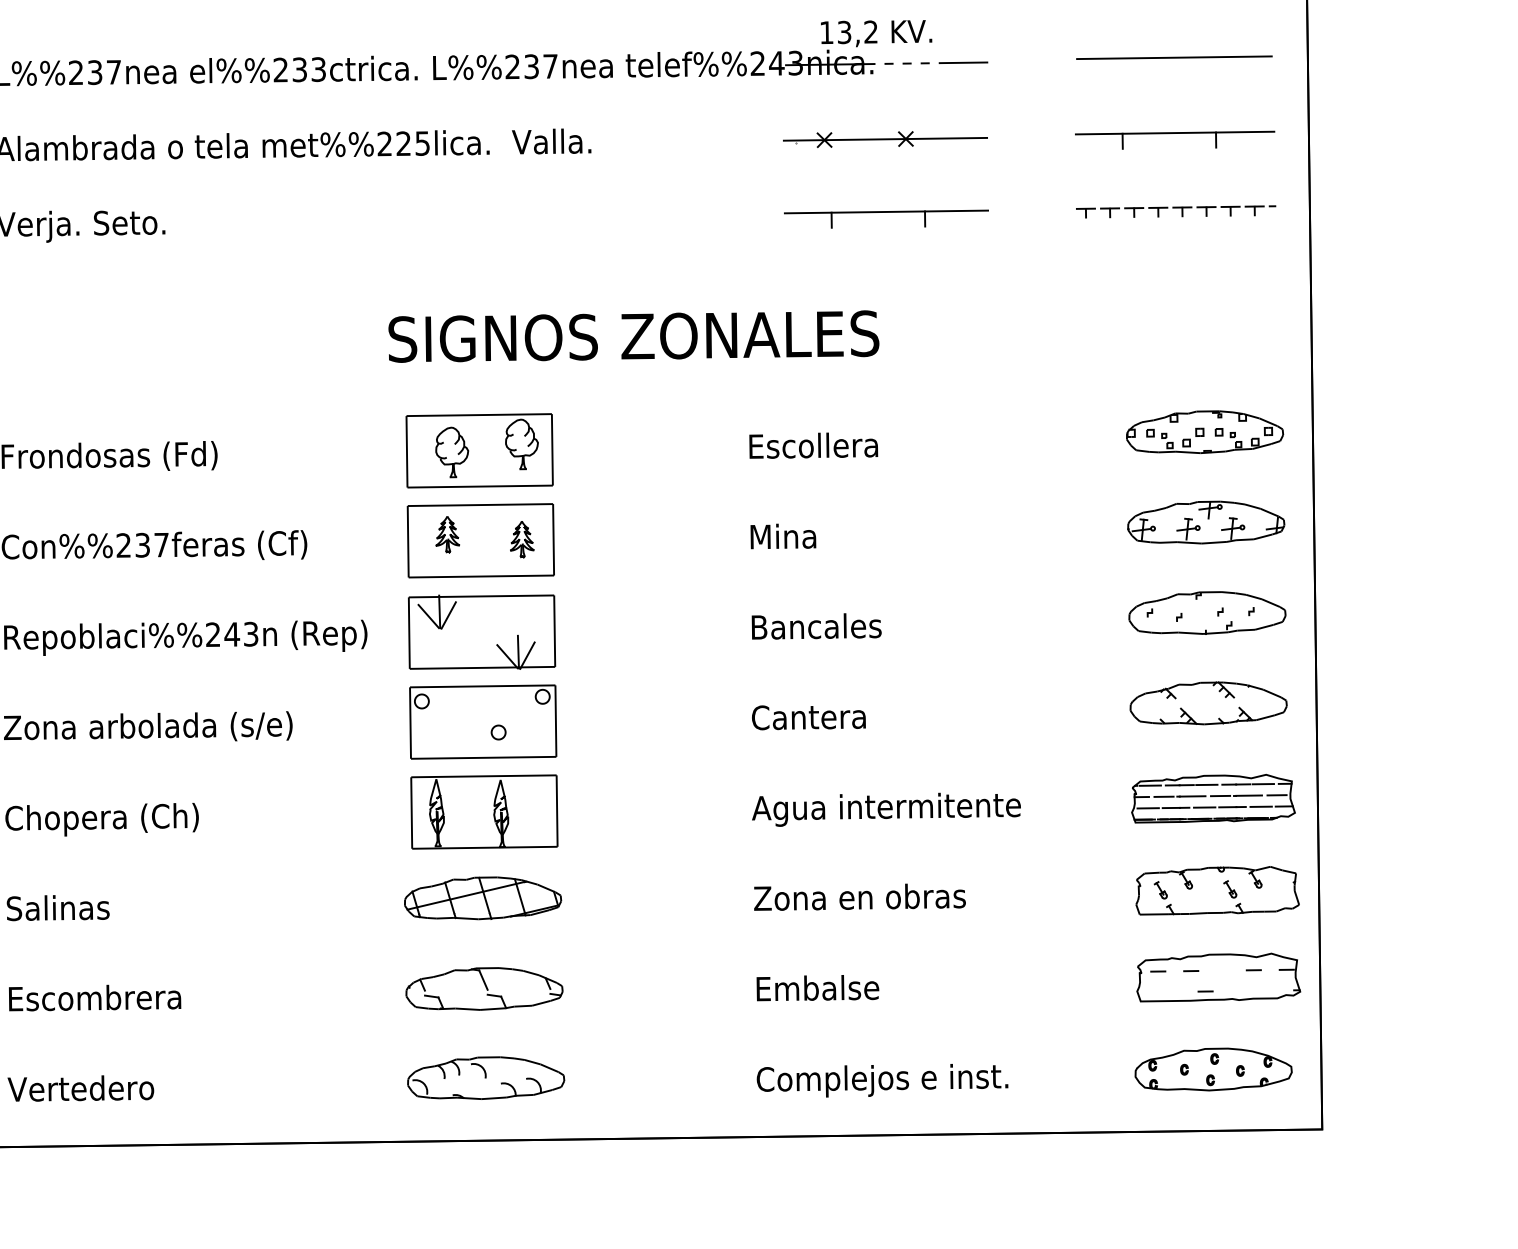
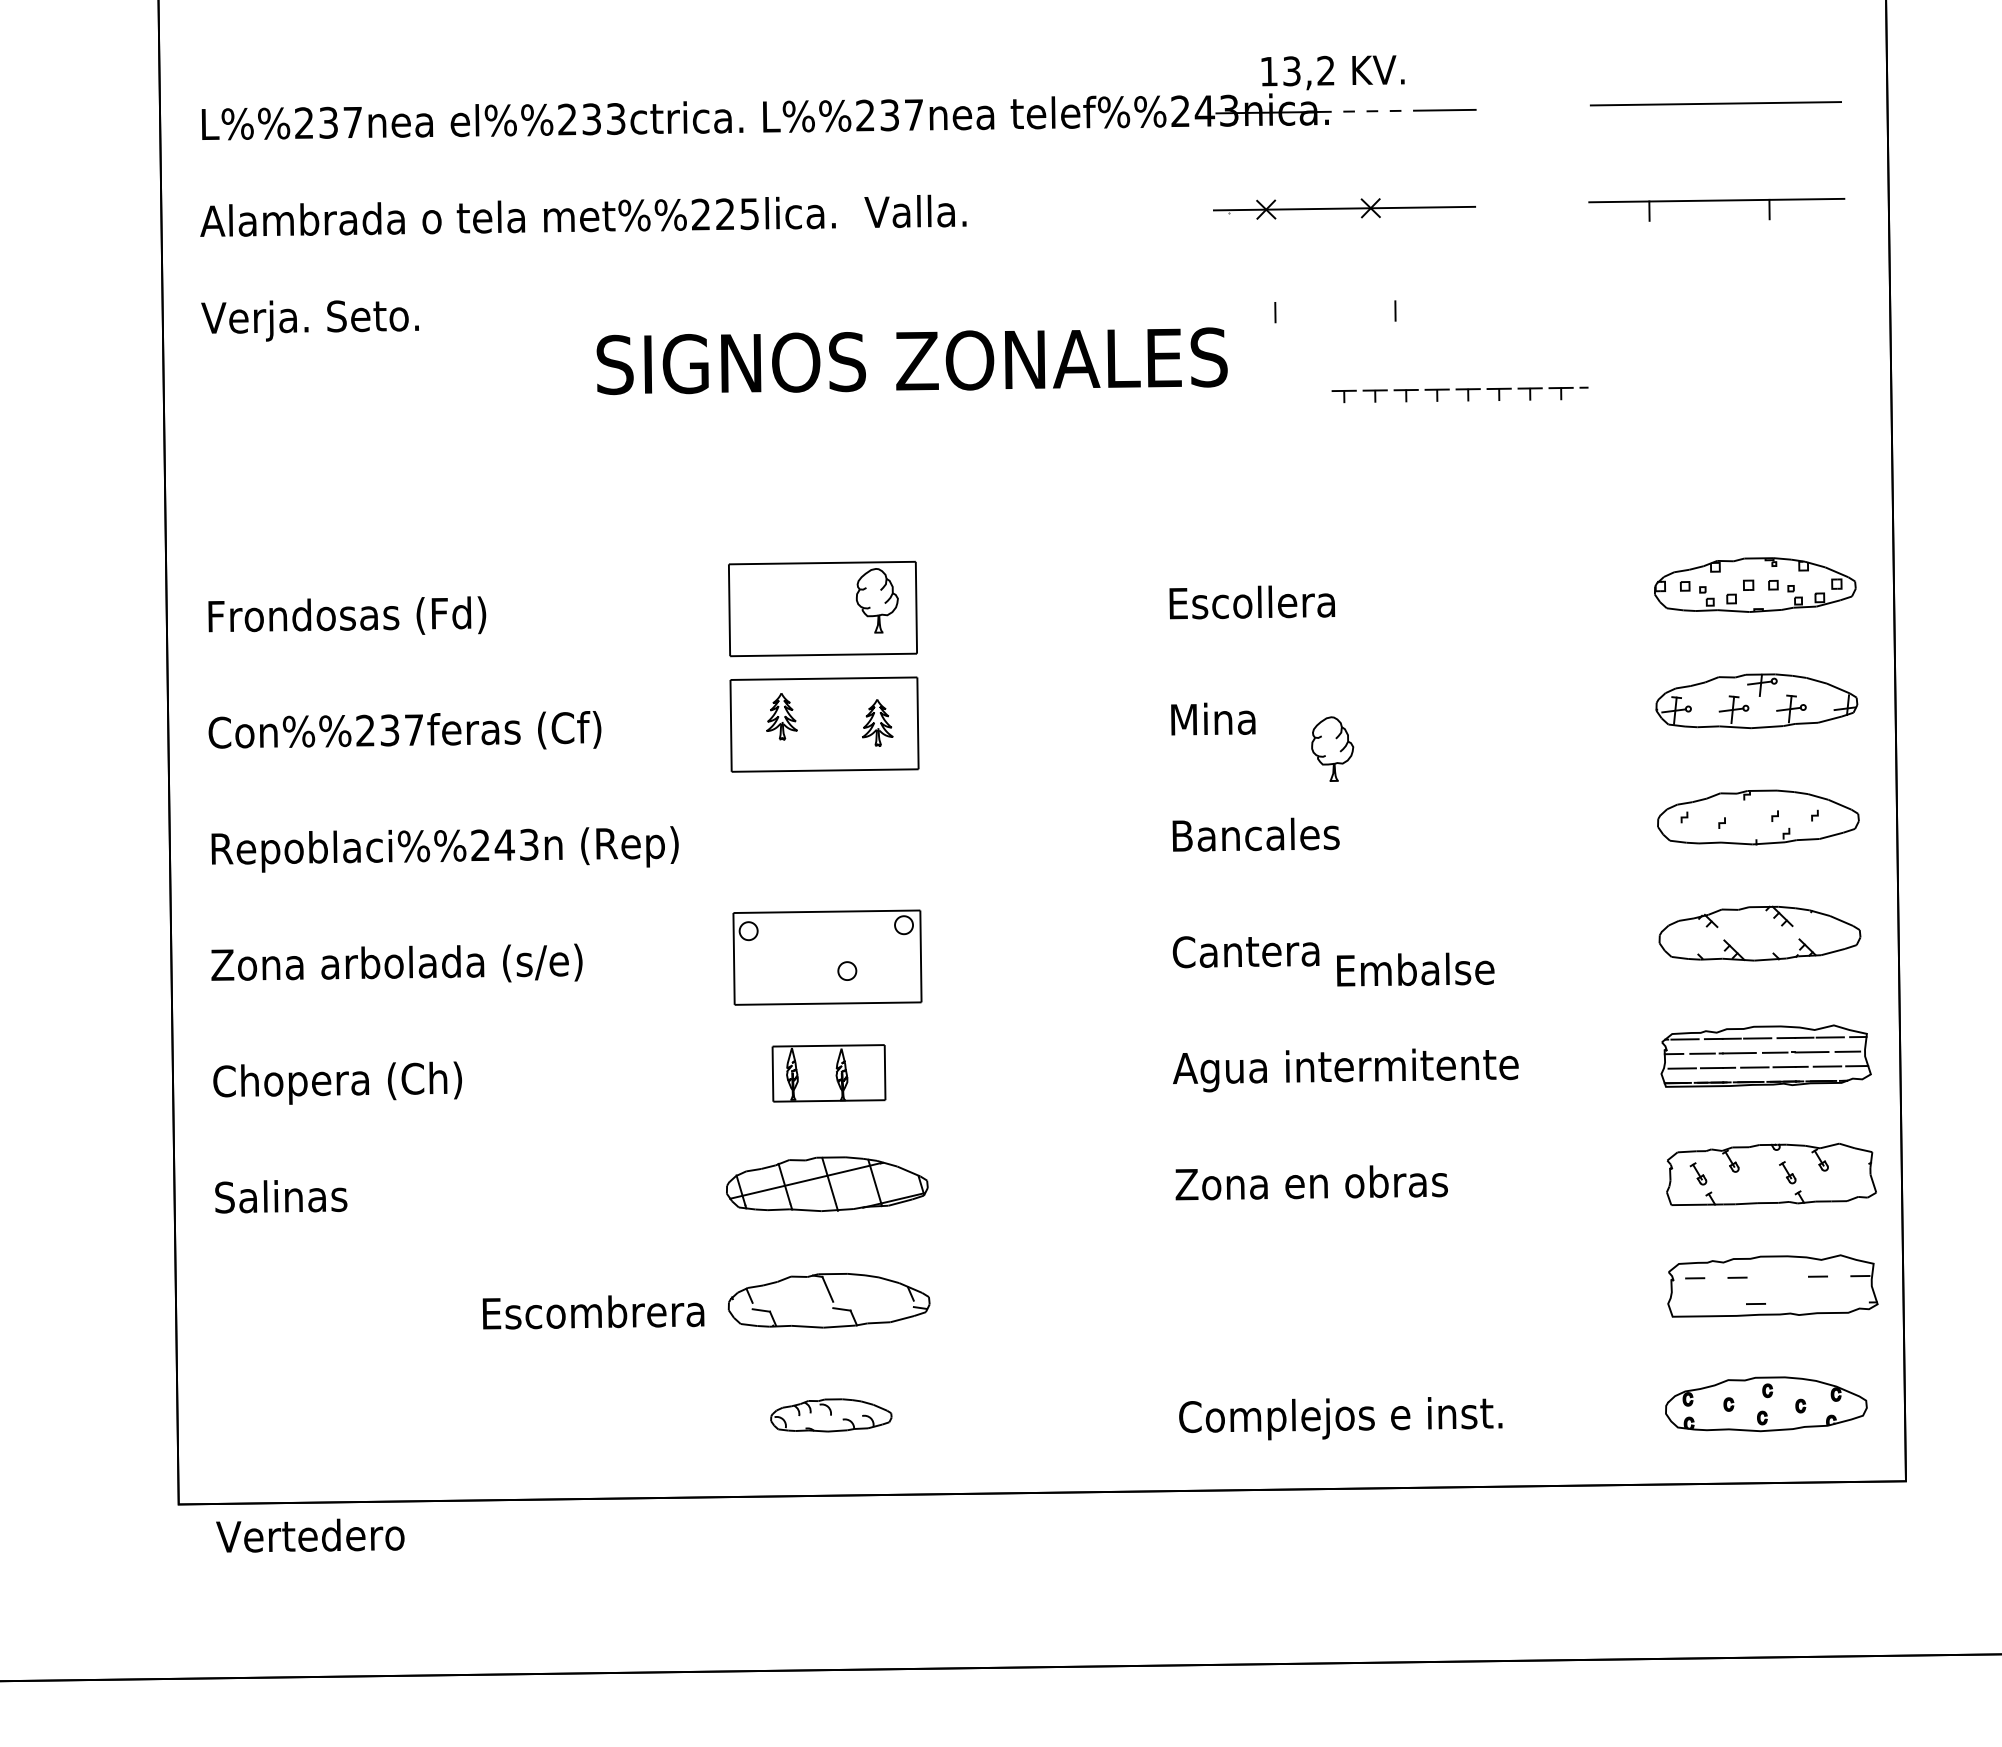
line: (886, 211) -> (1345, 301), removed
part: (1175, 211) -> (1459, 394), moved
text: (633, 336) -> (911, 361), moved
part: (452, 451) -> (1332, 748), moved
part: (481, 632) -> (825, 842), removed
part: (483, 812) -> (828, 1073), size x0.6
text: (817, 988) -> (1415, 969), moved
text: (94, 998) -> (593, 1312), moved
part: (486, 1078) -> (831, 1415), size x0.6
text: (80, 1088) -> (310, 1535), moved

